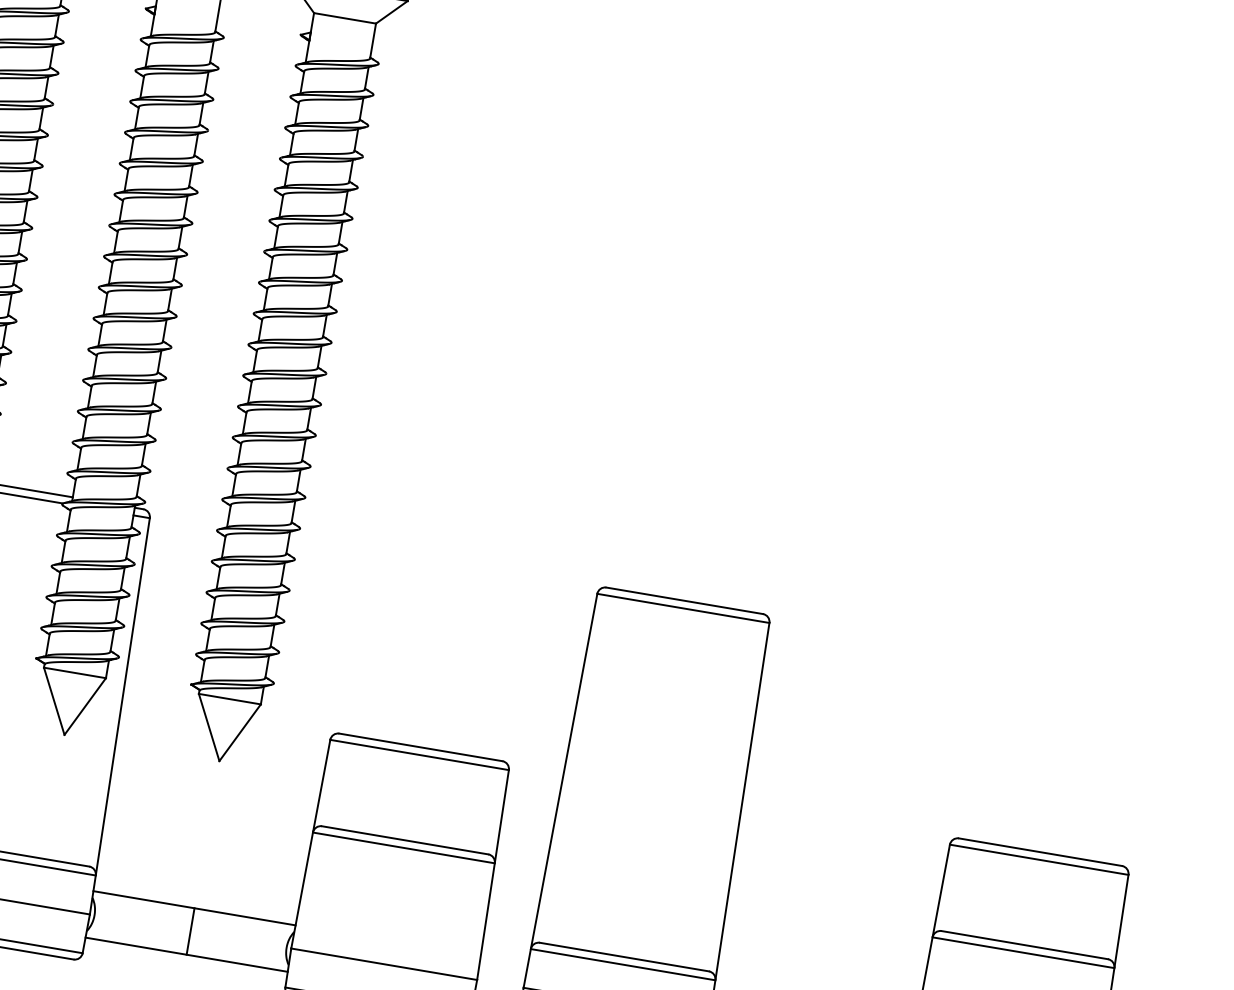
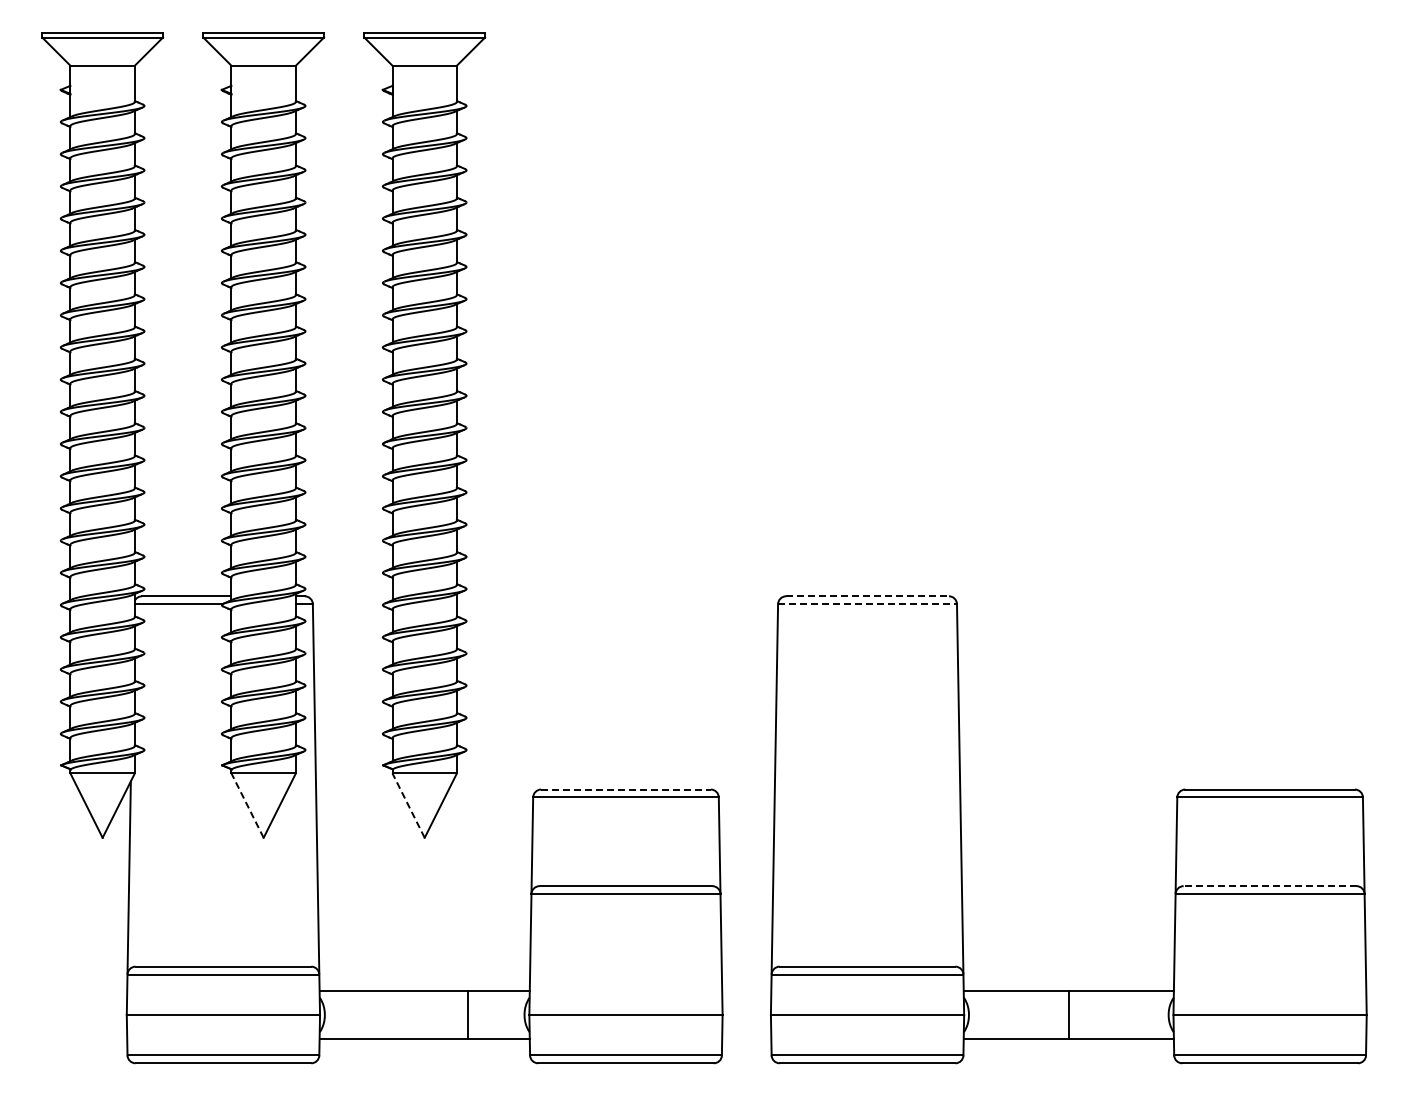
line: (685, 601) -> (868, 596), solid -> dashed
line: (684, 608) -> (868, 604), solid -> dashed
line: (54, 701) -> (247, 805), solid -> dashed
line: (209, 727) -> (408, 805), solid -> dashed
line: (420, 747) -> (625, 789), solid -> dashed
line: (190, 931) -> (467, 1014), moved
line: (1024, 945) -> (1269, 886), solid -> dashed

